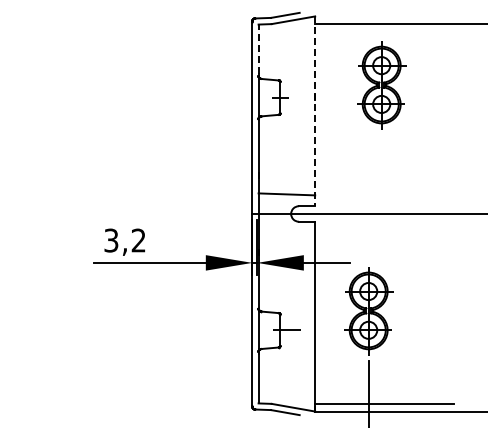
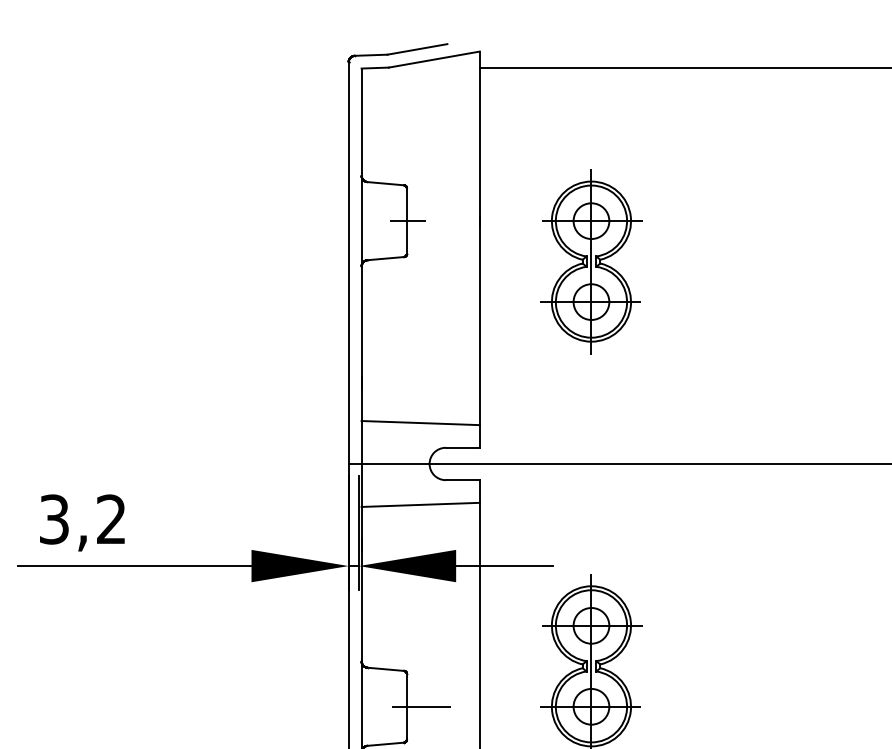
line: (258, 49) -> (361, 120), dashed -> solid
part: (381, 85) -> (591, 262), moved
line: (315, 111) -> (480, 250), dashed -> solid
line: (286, 233) -> (419, 504), added

